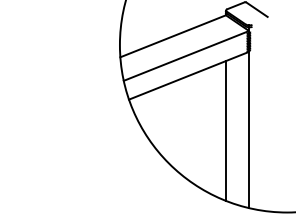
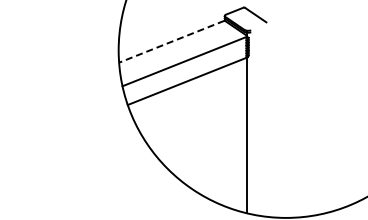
line: (172, 36) -> (171, 41), solid -> dashed
line: (225, 131) -> (224, 136), removed

